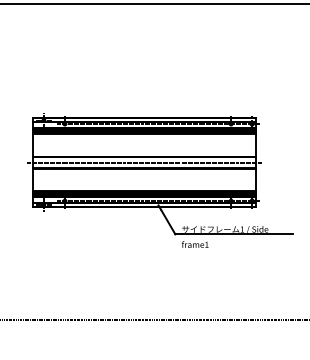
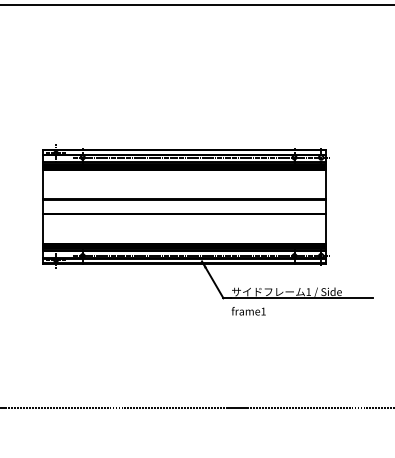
line: (144, 162) -> (183, 206), removed

